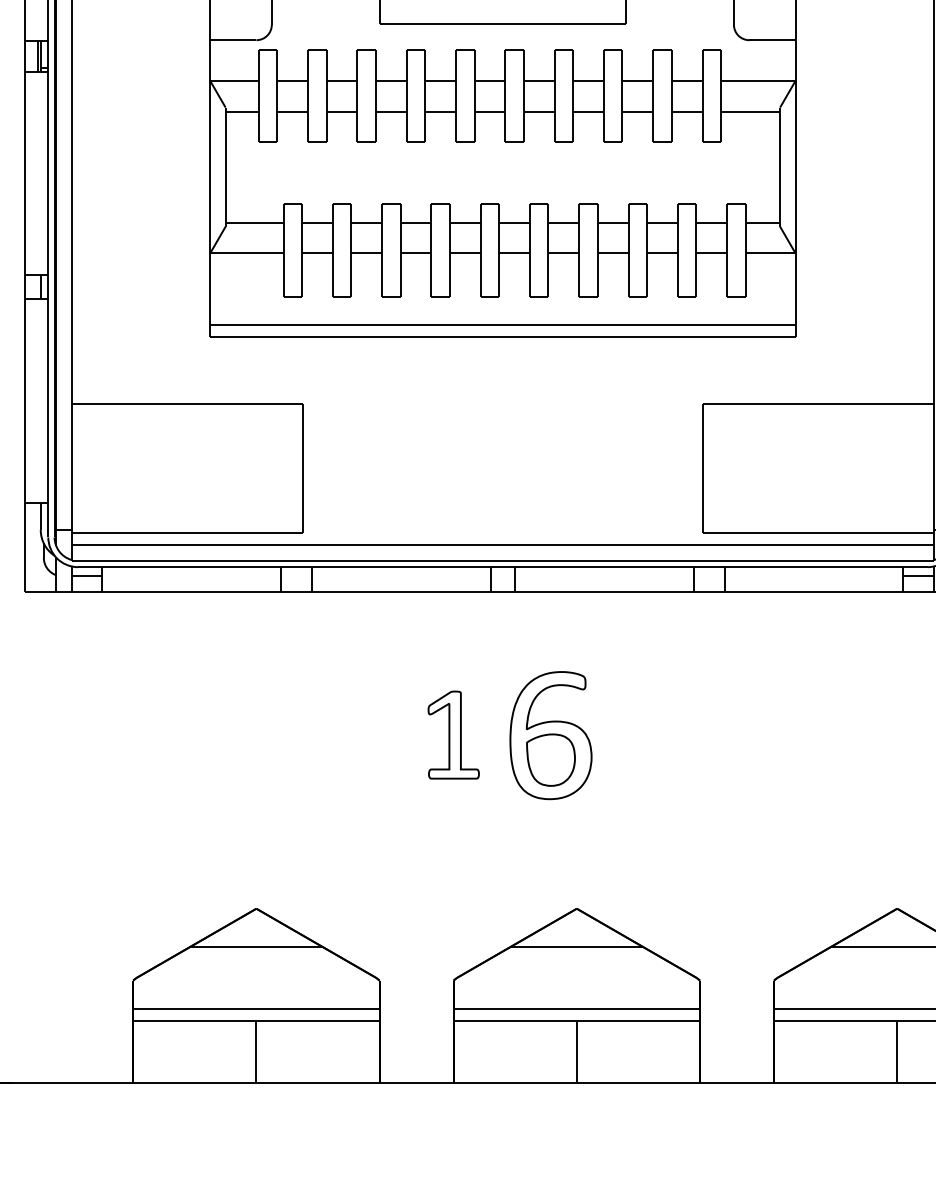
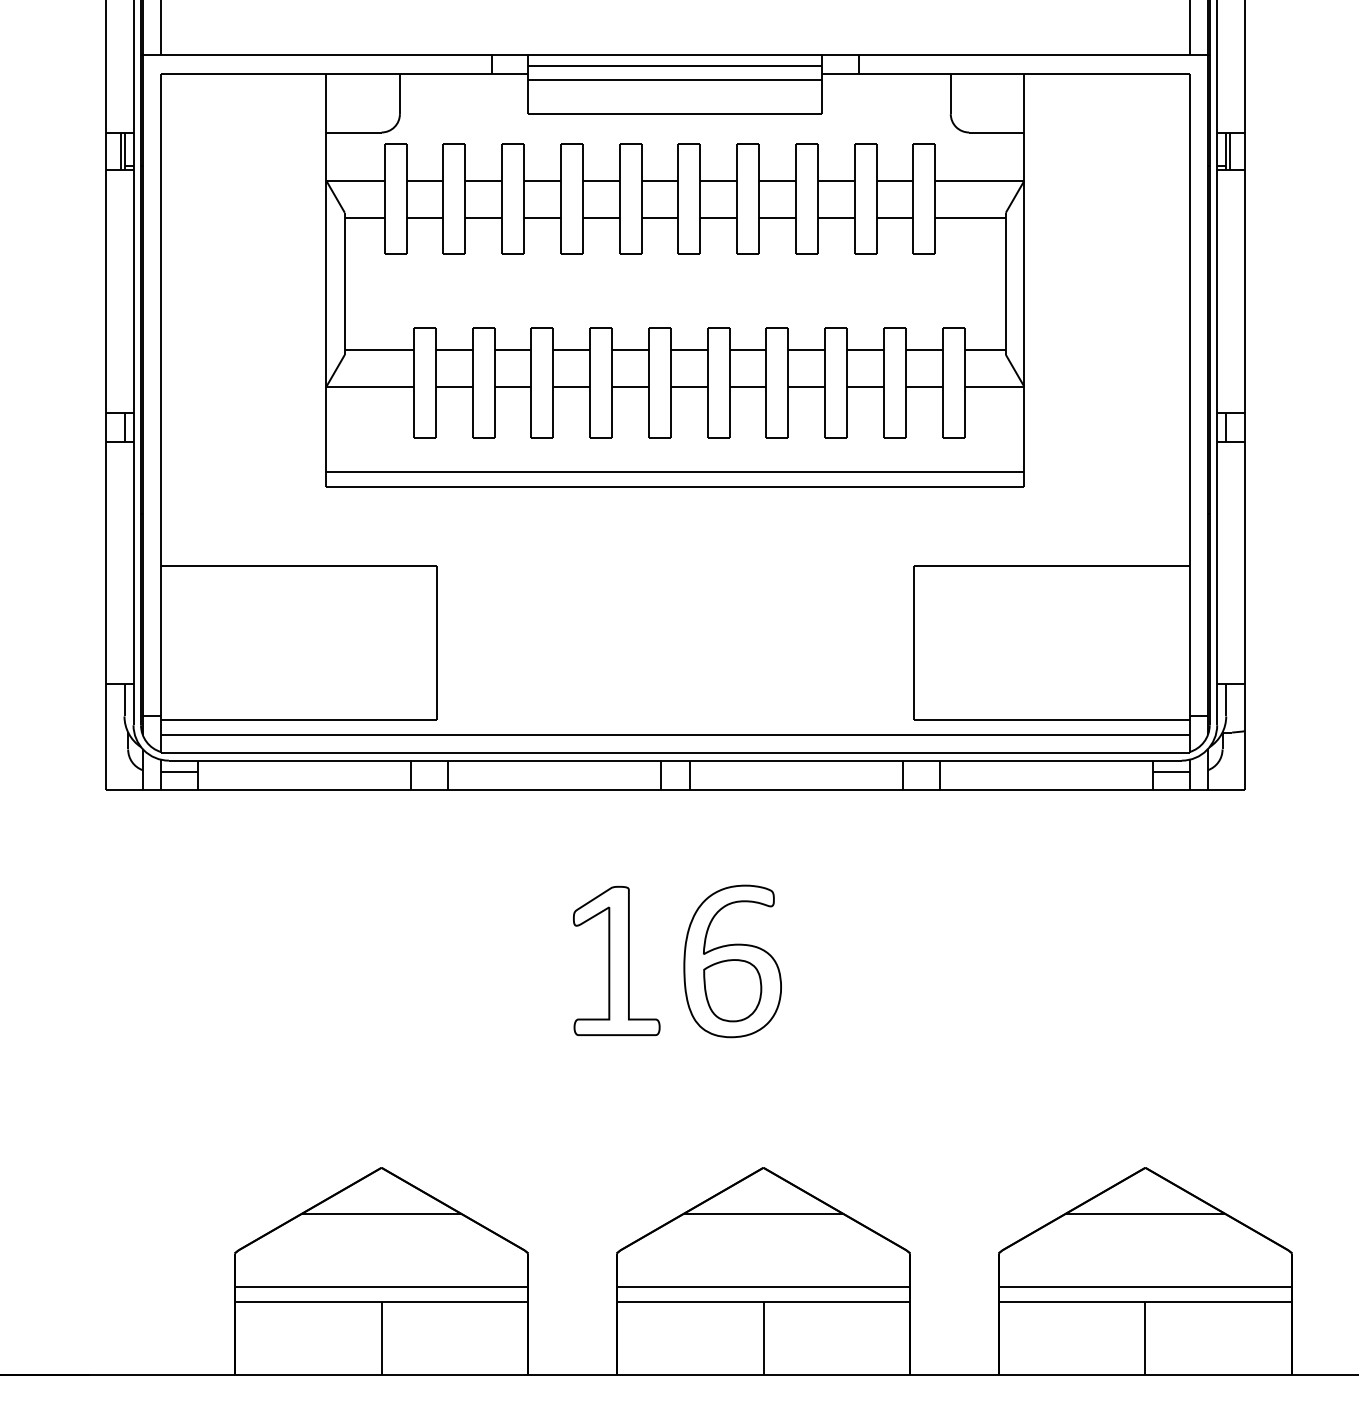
part: (453, 734) -> (616, 960), size x1.43

